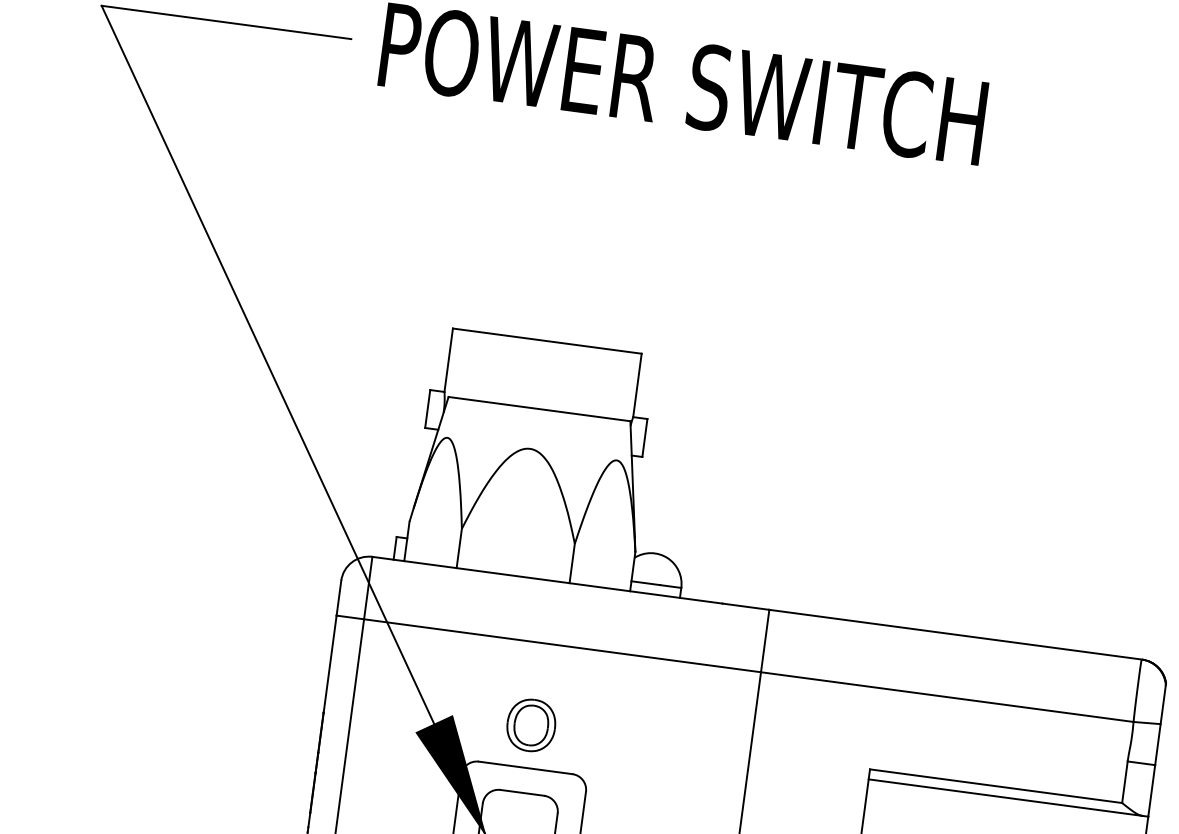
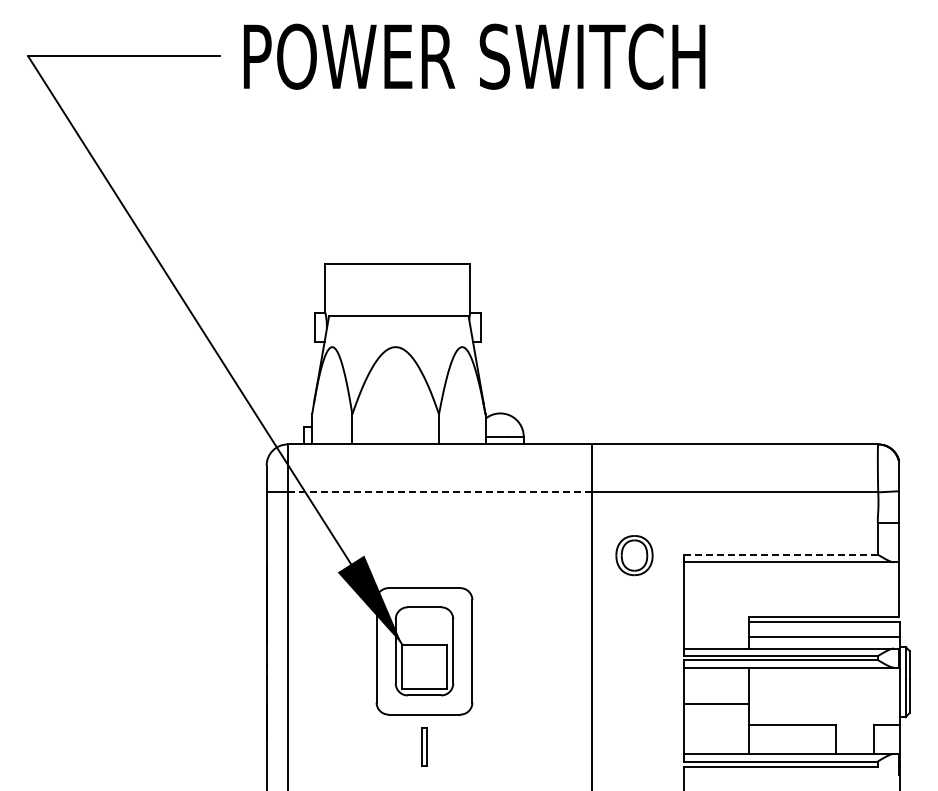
line: (561, 645) -> (439, 492), solid -> dashed
part: (531, 725) -> (634, 555), moved
line: (996, 786) -> (781, 554), solid -> dashed

